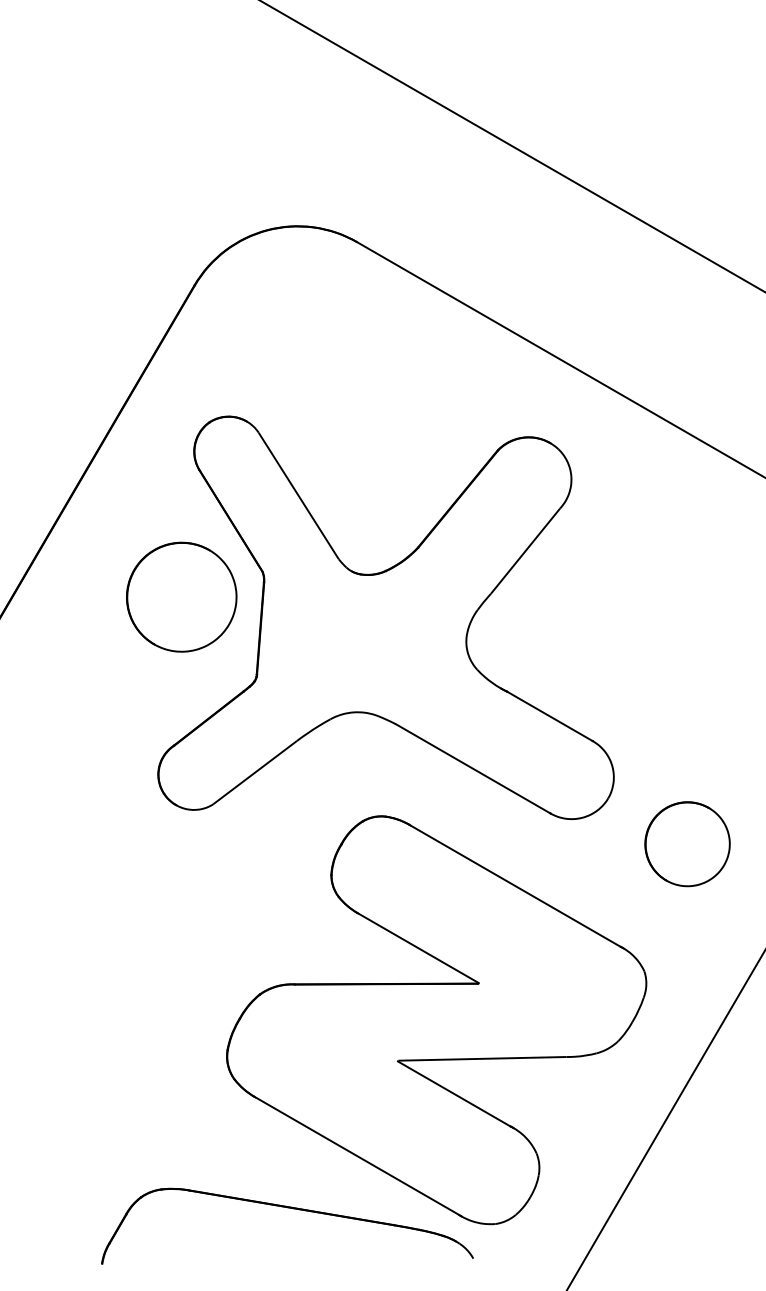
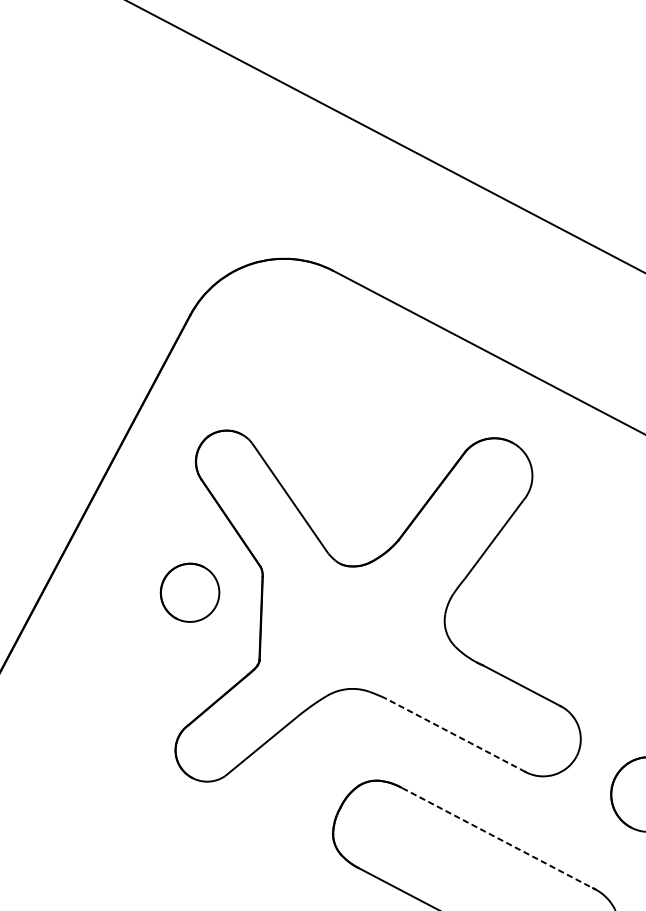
part: (181, 596) -> (189, 592), size x0.6
line: (472, 768) -> (454, 734), solid -> dashed
line: (515, 886) -> (497, 838), solid -> dashed

